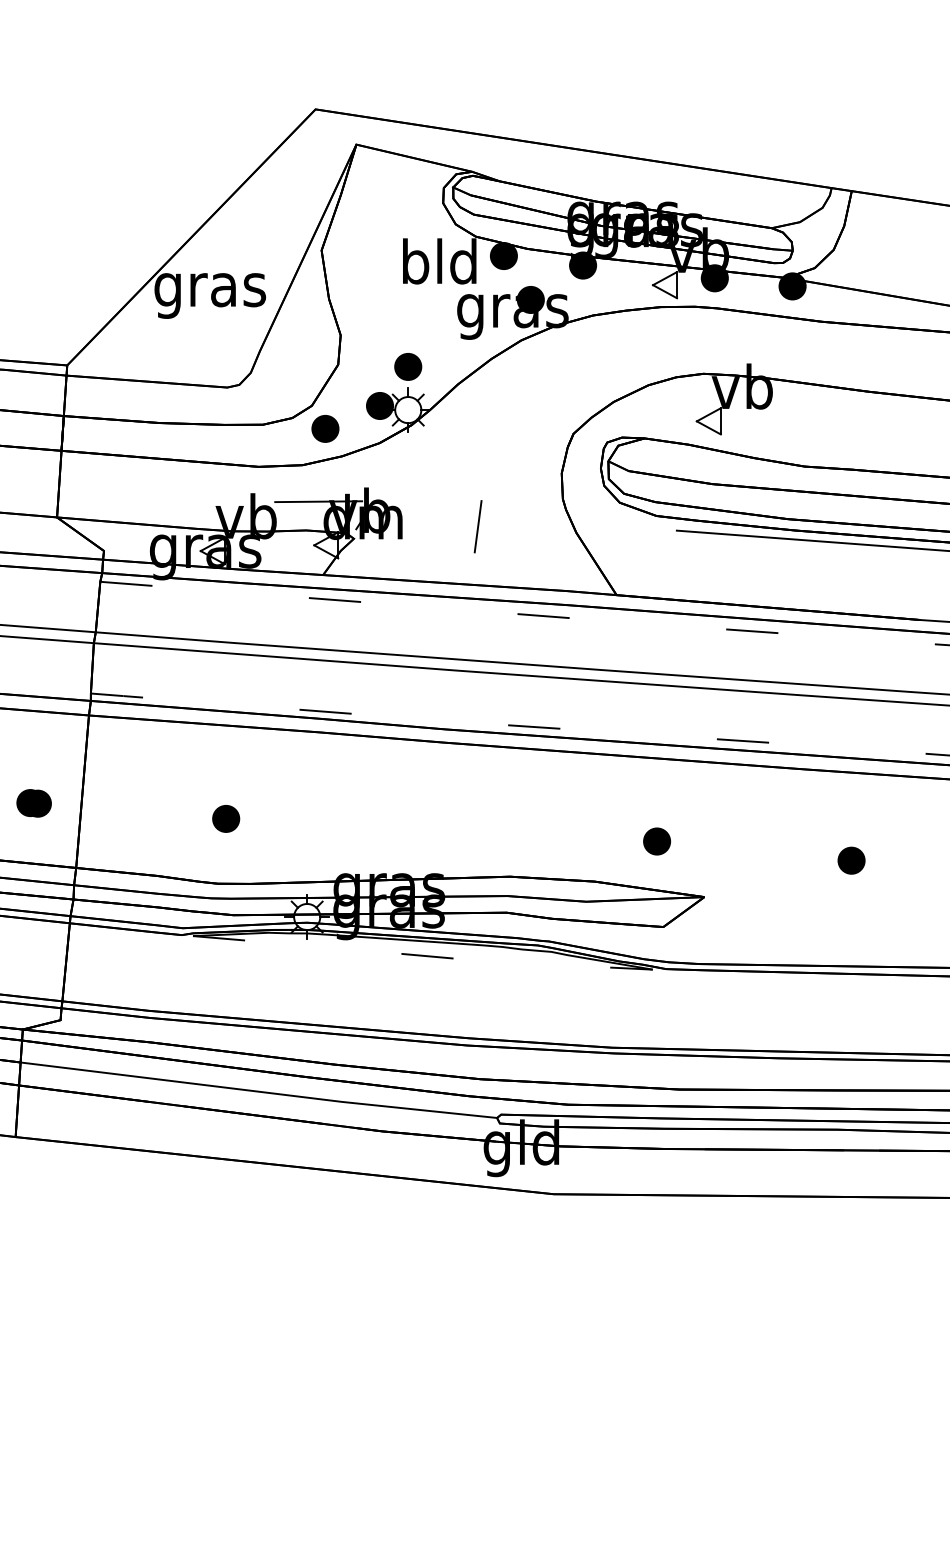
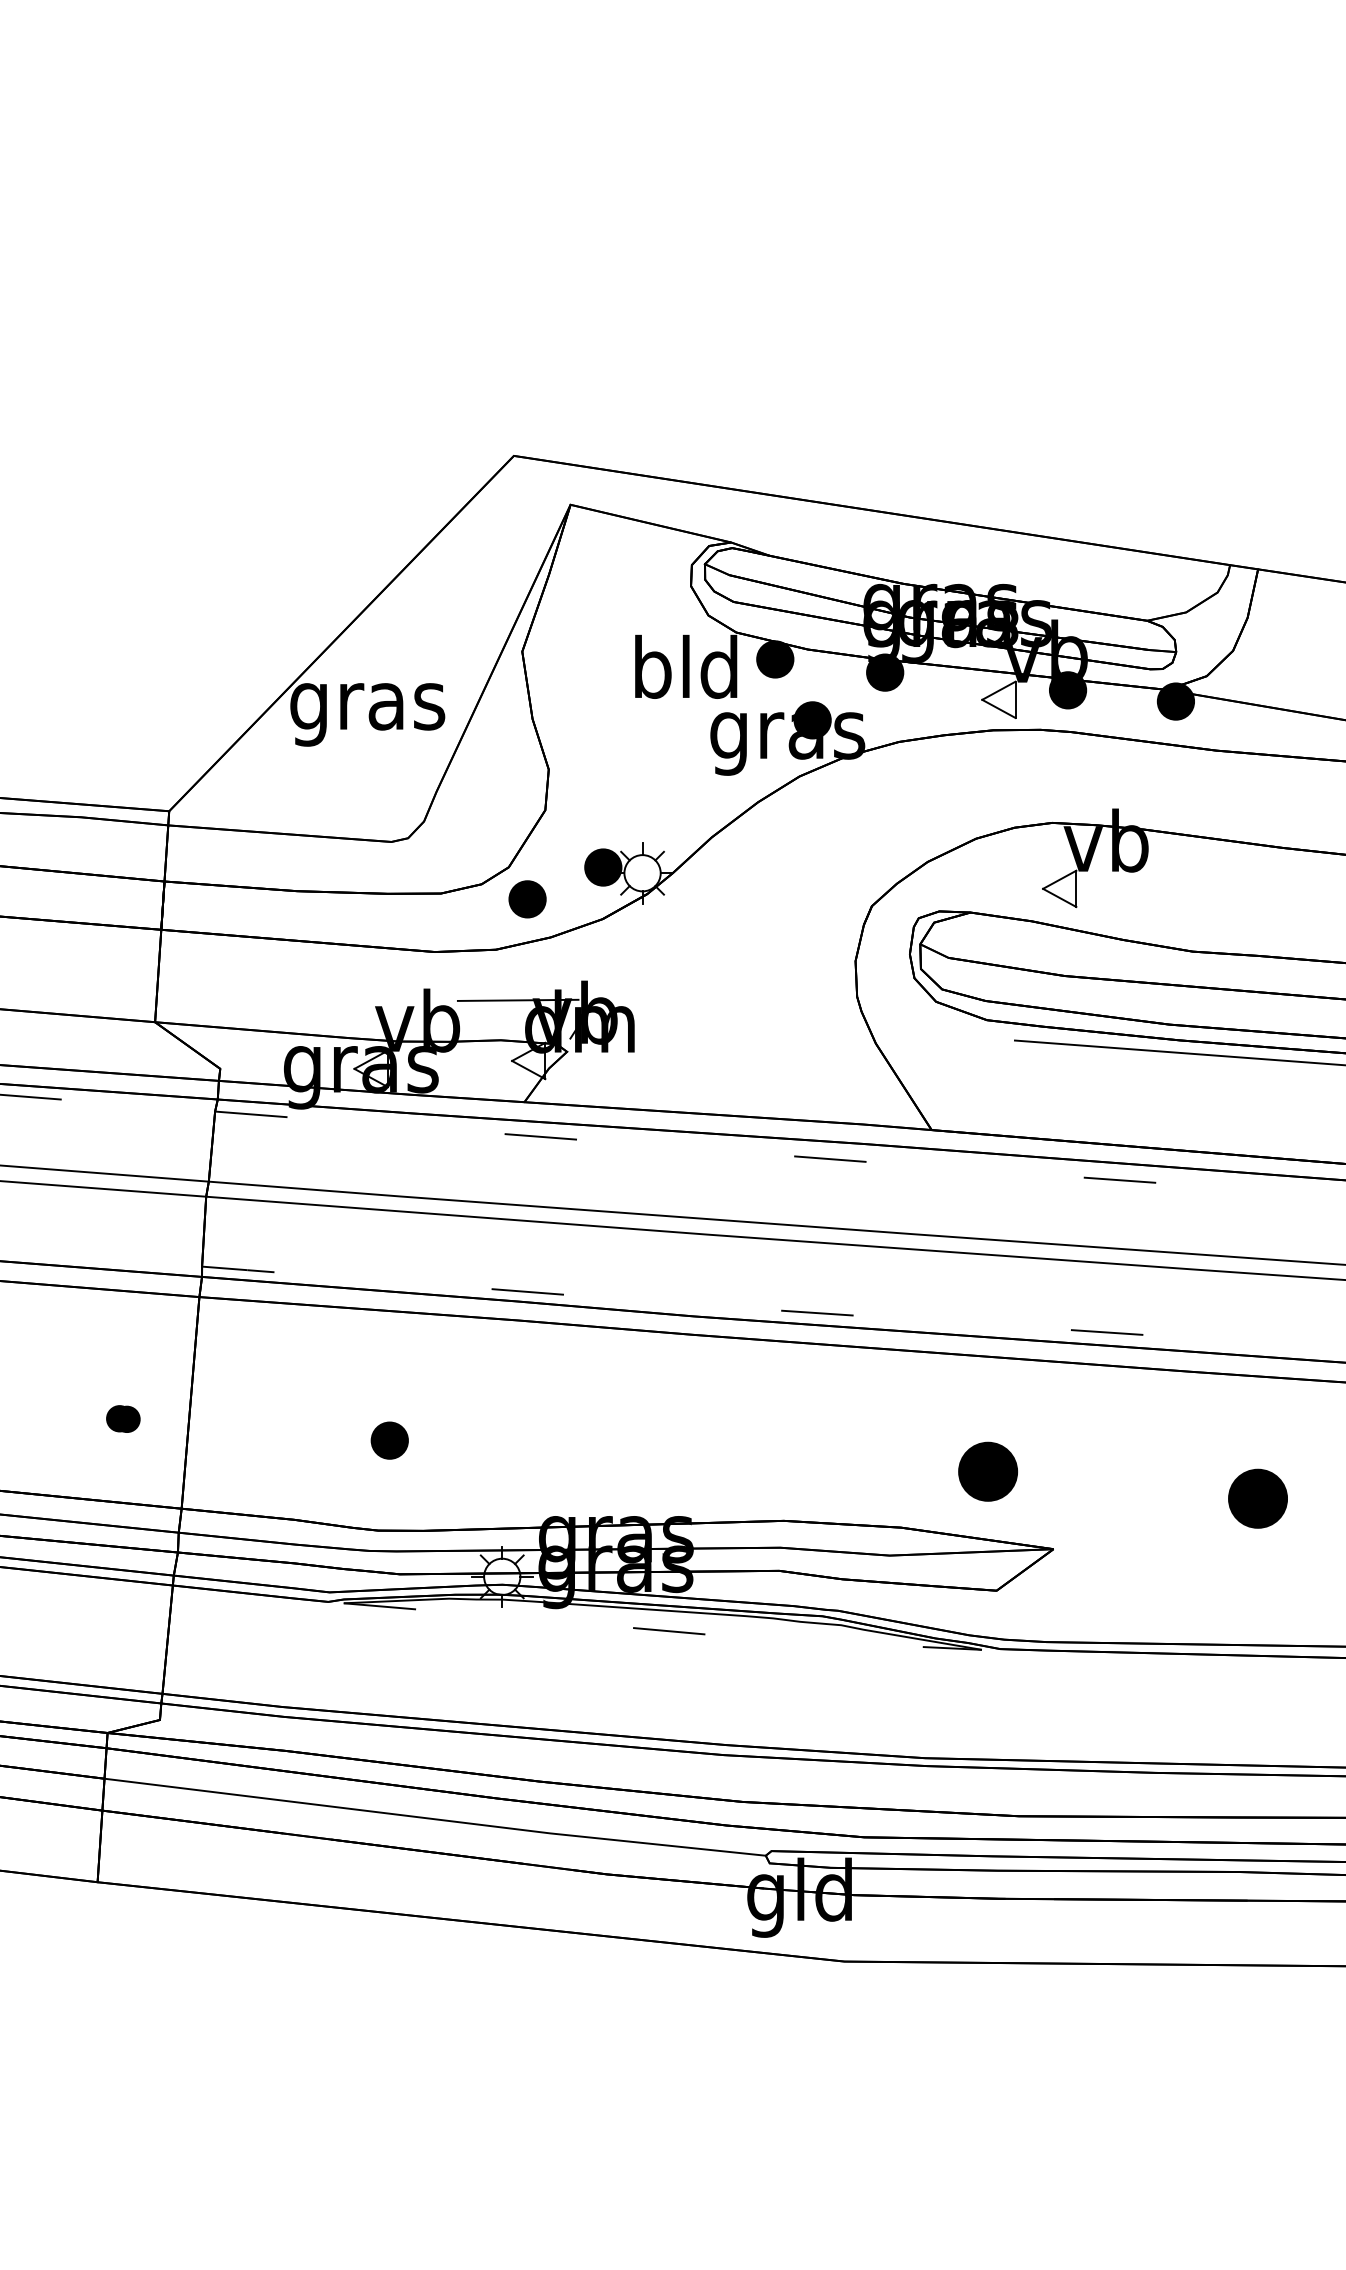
part: (408, 367) -> (642, 813), removed
line: (478, 526) -> (739, 1034), removed
part: (34, 802) -> (123, 1418), size x0.7
part: (656, 841) -> (987, 1472), size x1.6
part: (851, 860) -> (1257, 1498), size x1.6

